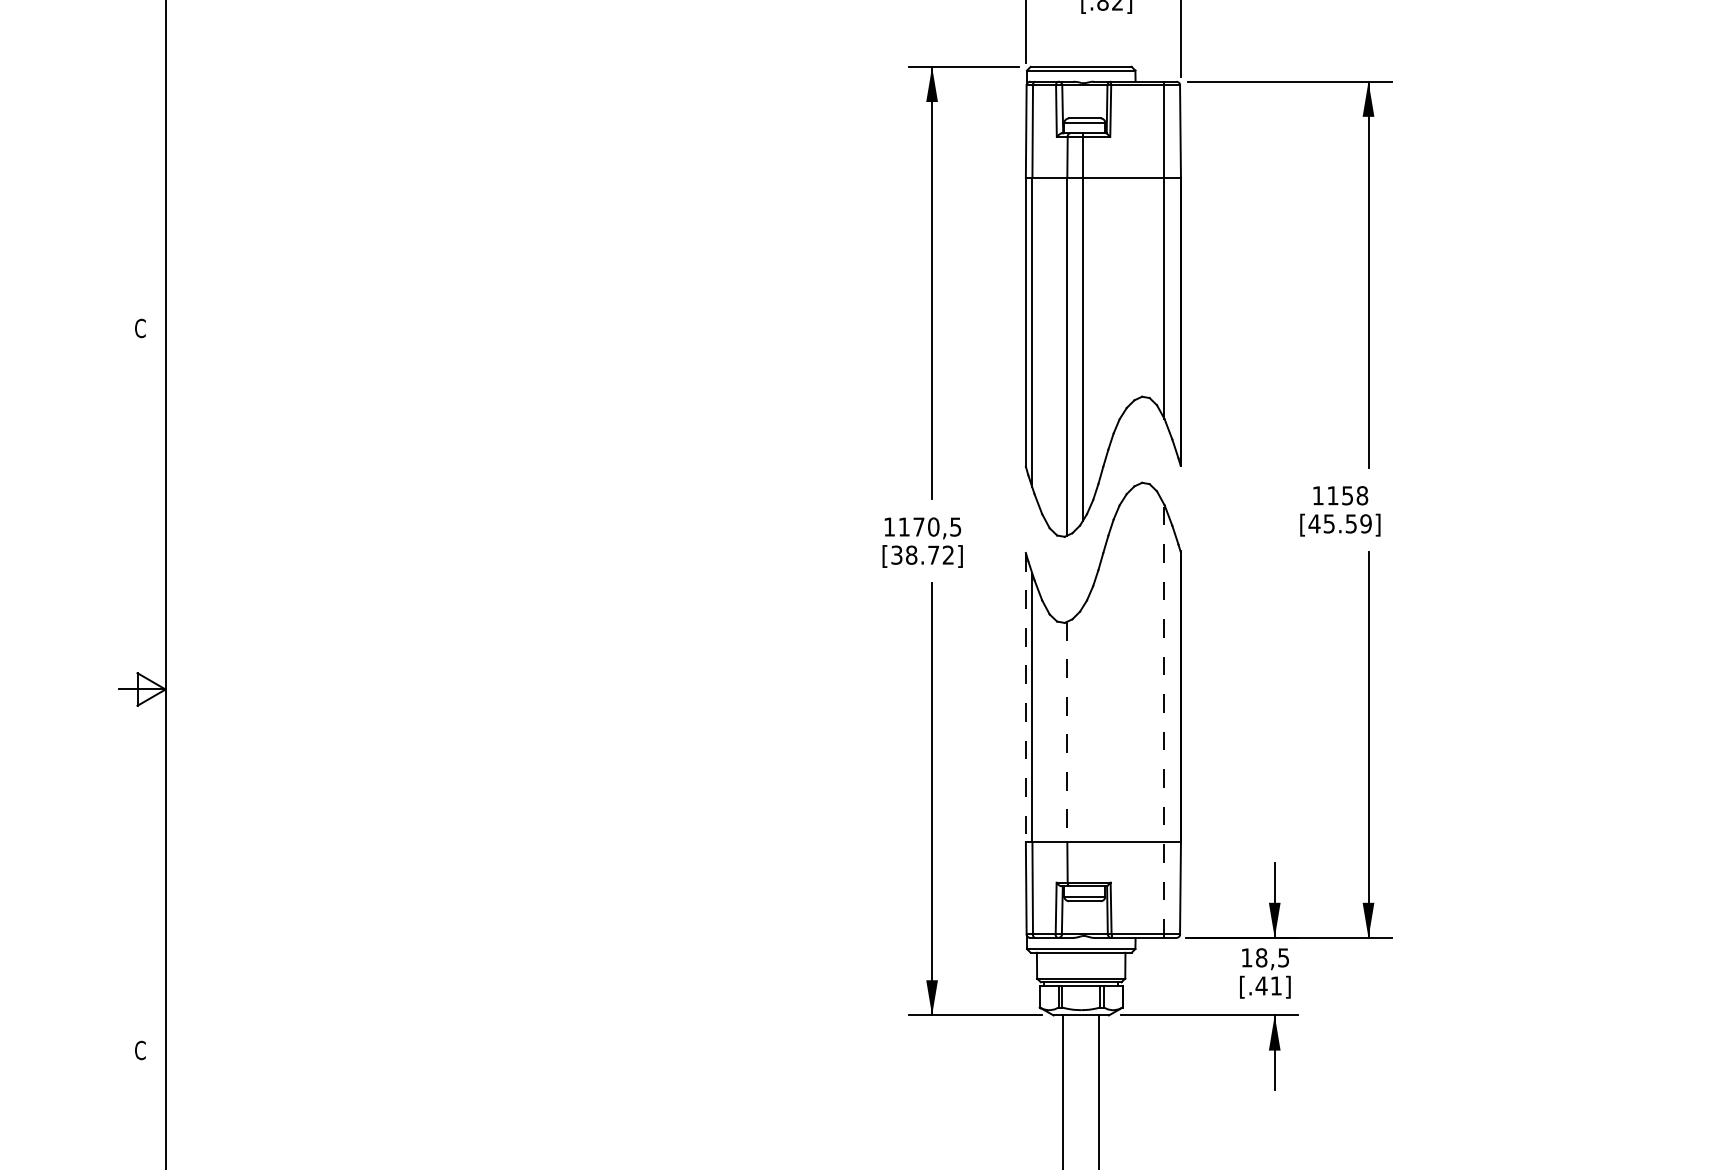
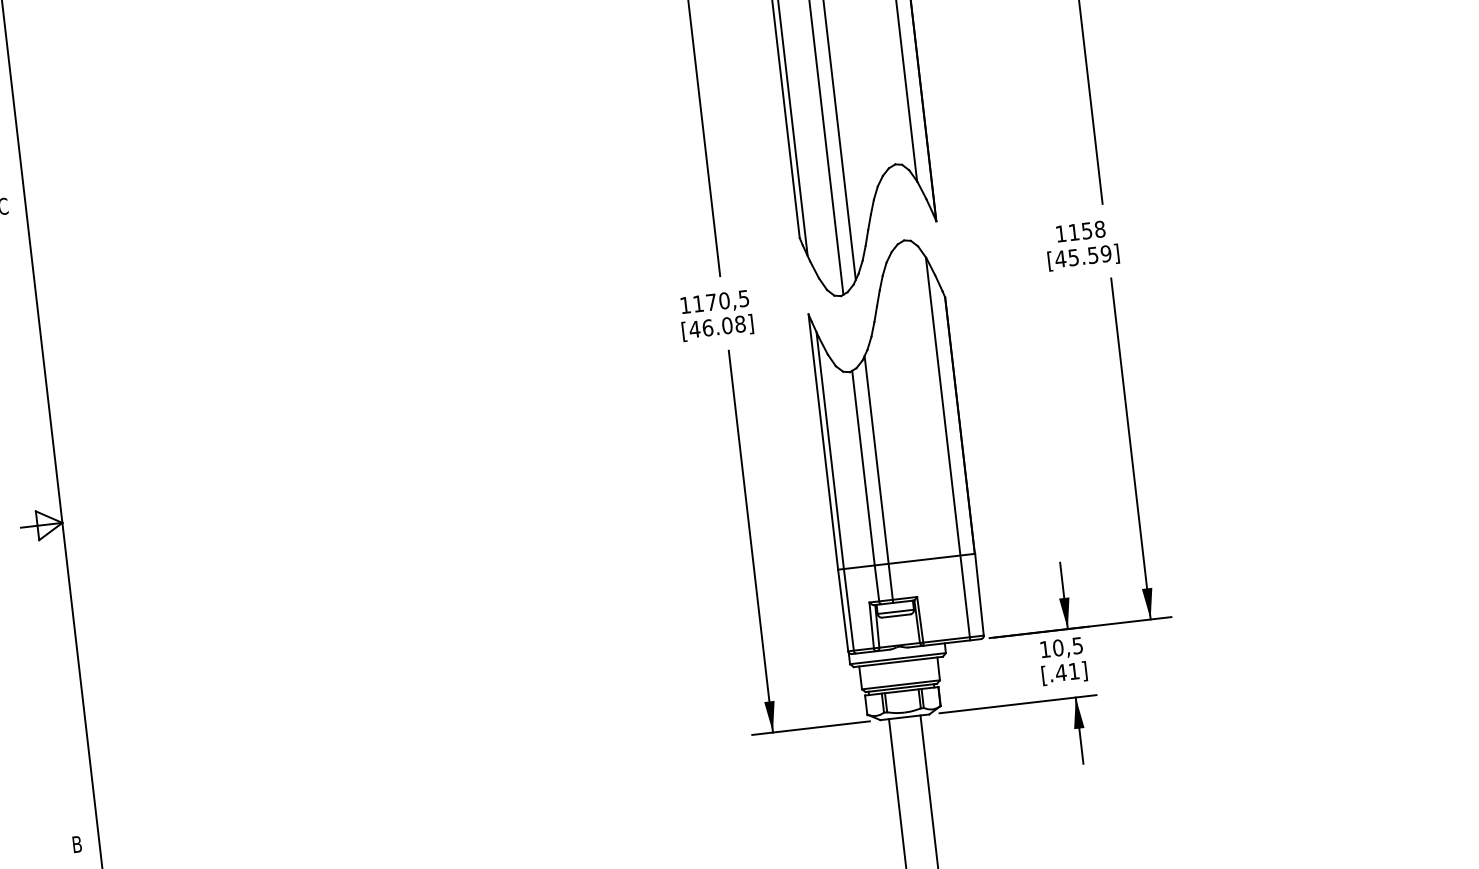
text: (922, 554) -> (717, 326), [38.72] -> [46.08]
line: (1025, 697) -> (823, 442), dashed -> solid
line: (1164, 721) -> (948, 449), dashed -> solid
line: (1067, 732) -> (863, 468), dashed -> solid
line: (1083, 746) -> (879, 479), added
text: (1261, 957) -> (1058, 647), 18,5 -> 10,5
text: (140, 1050) -> (77, 844), C -> B

